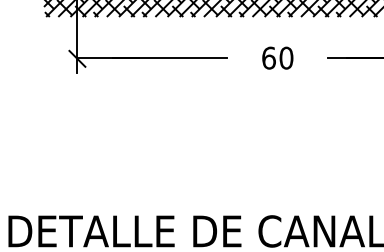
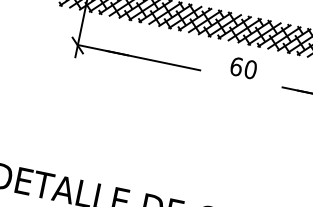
text: (277, 57) -> (243, 67), moved

